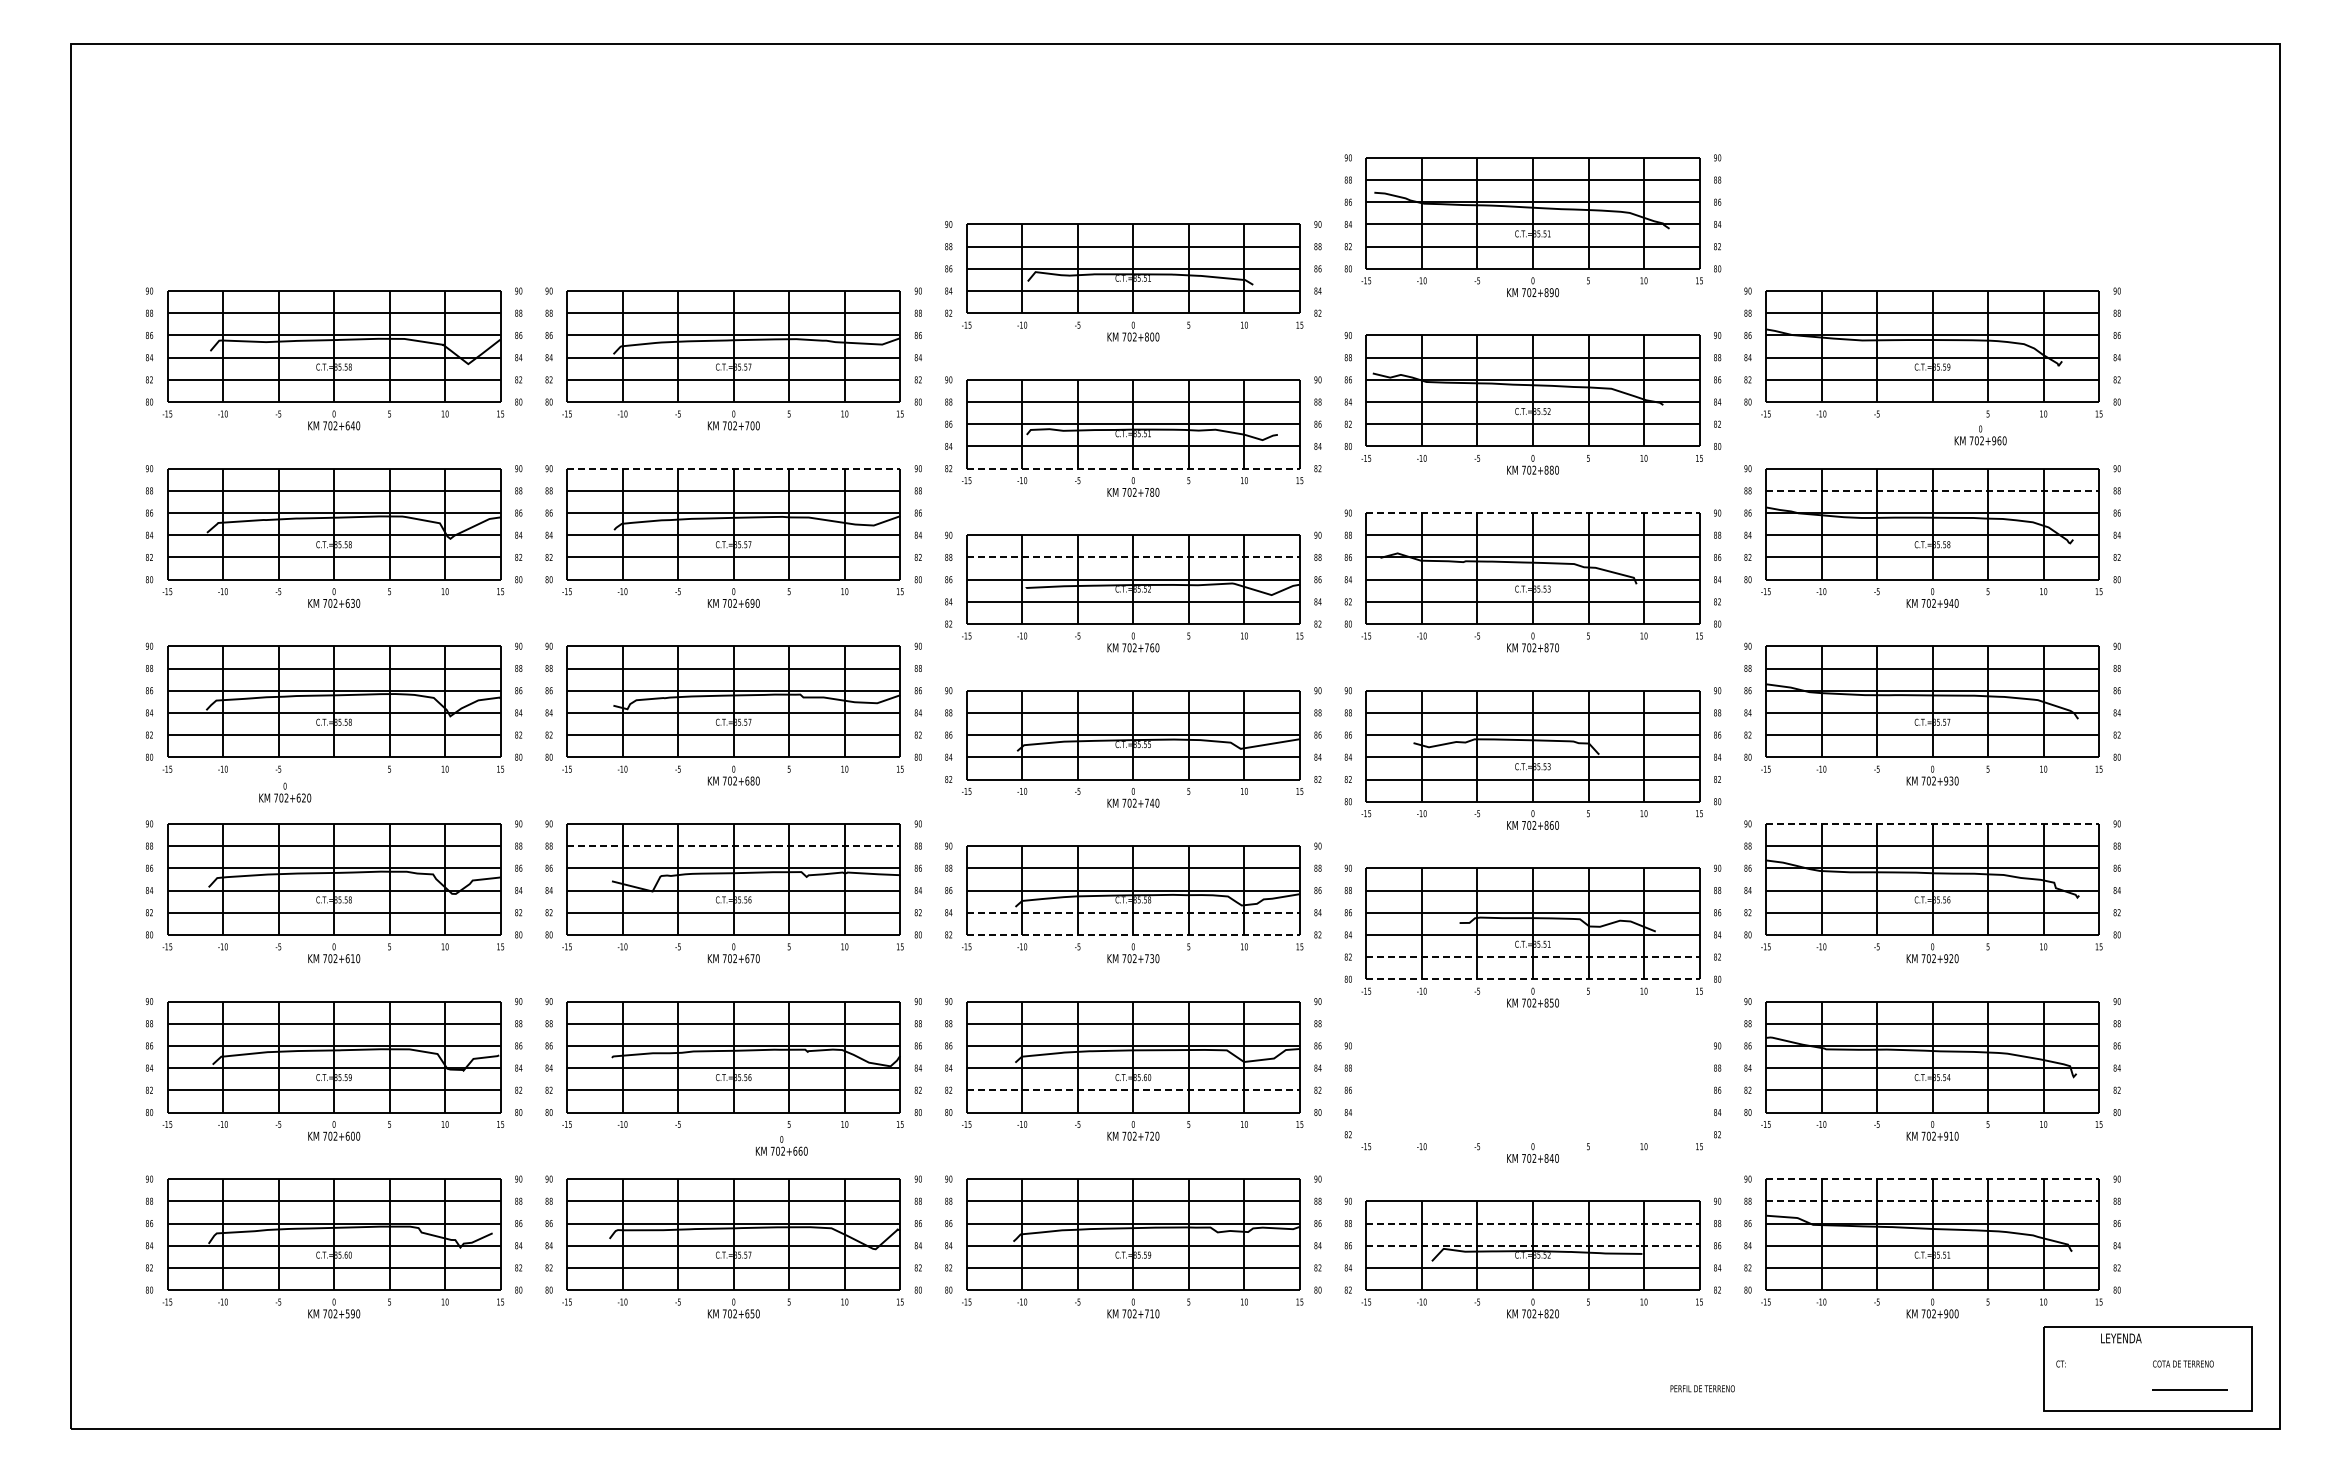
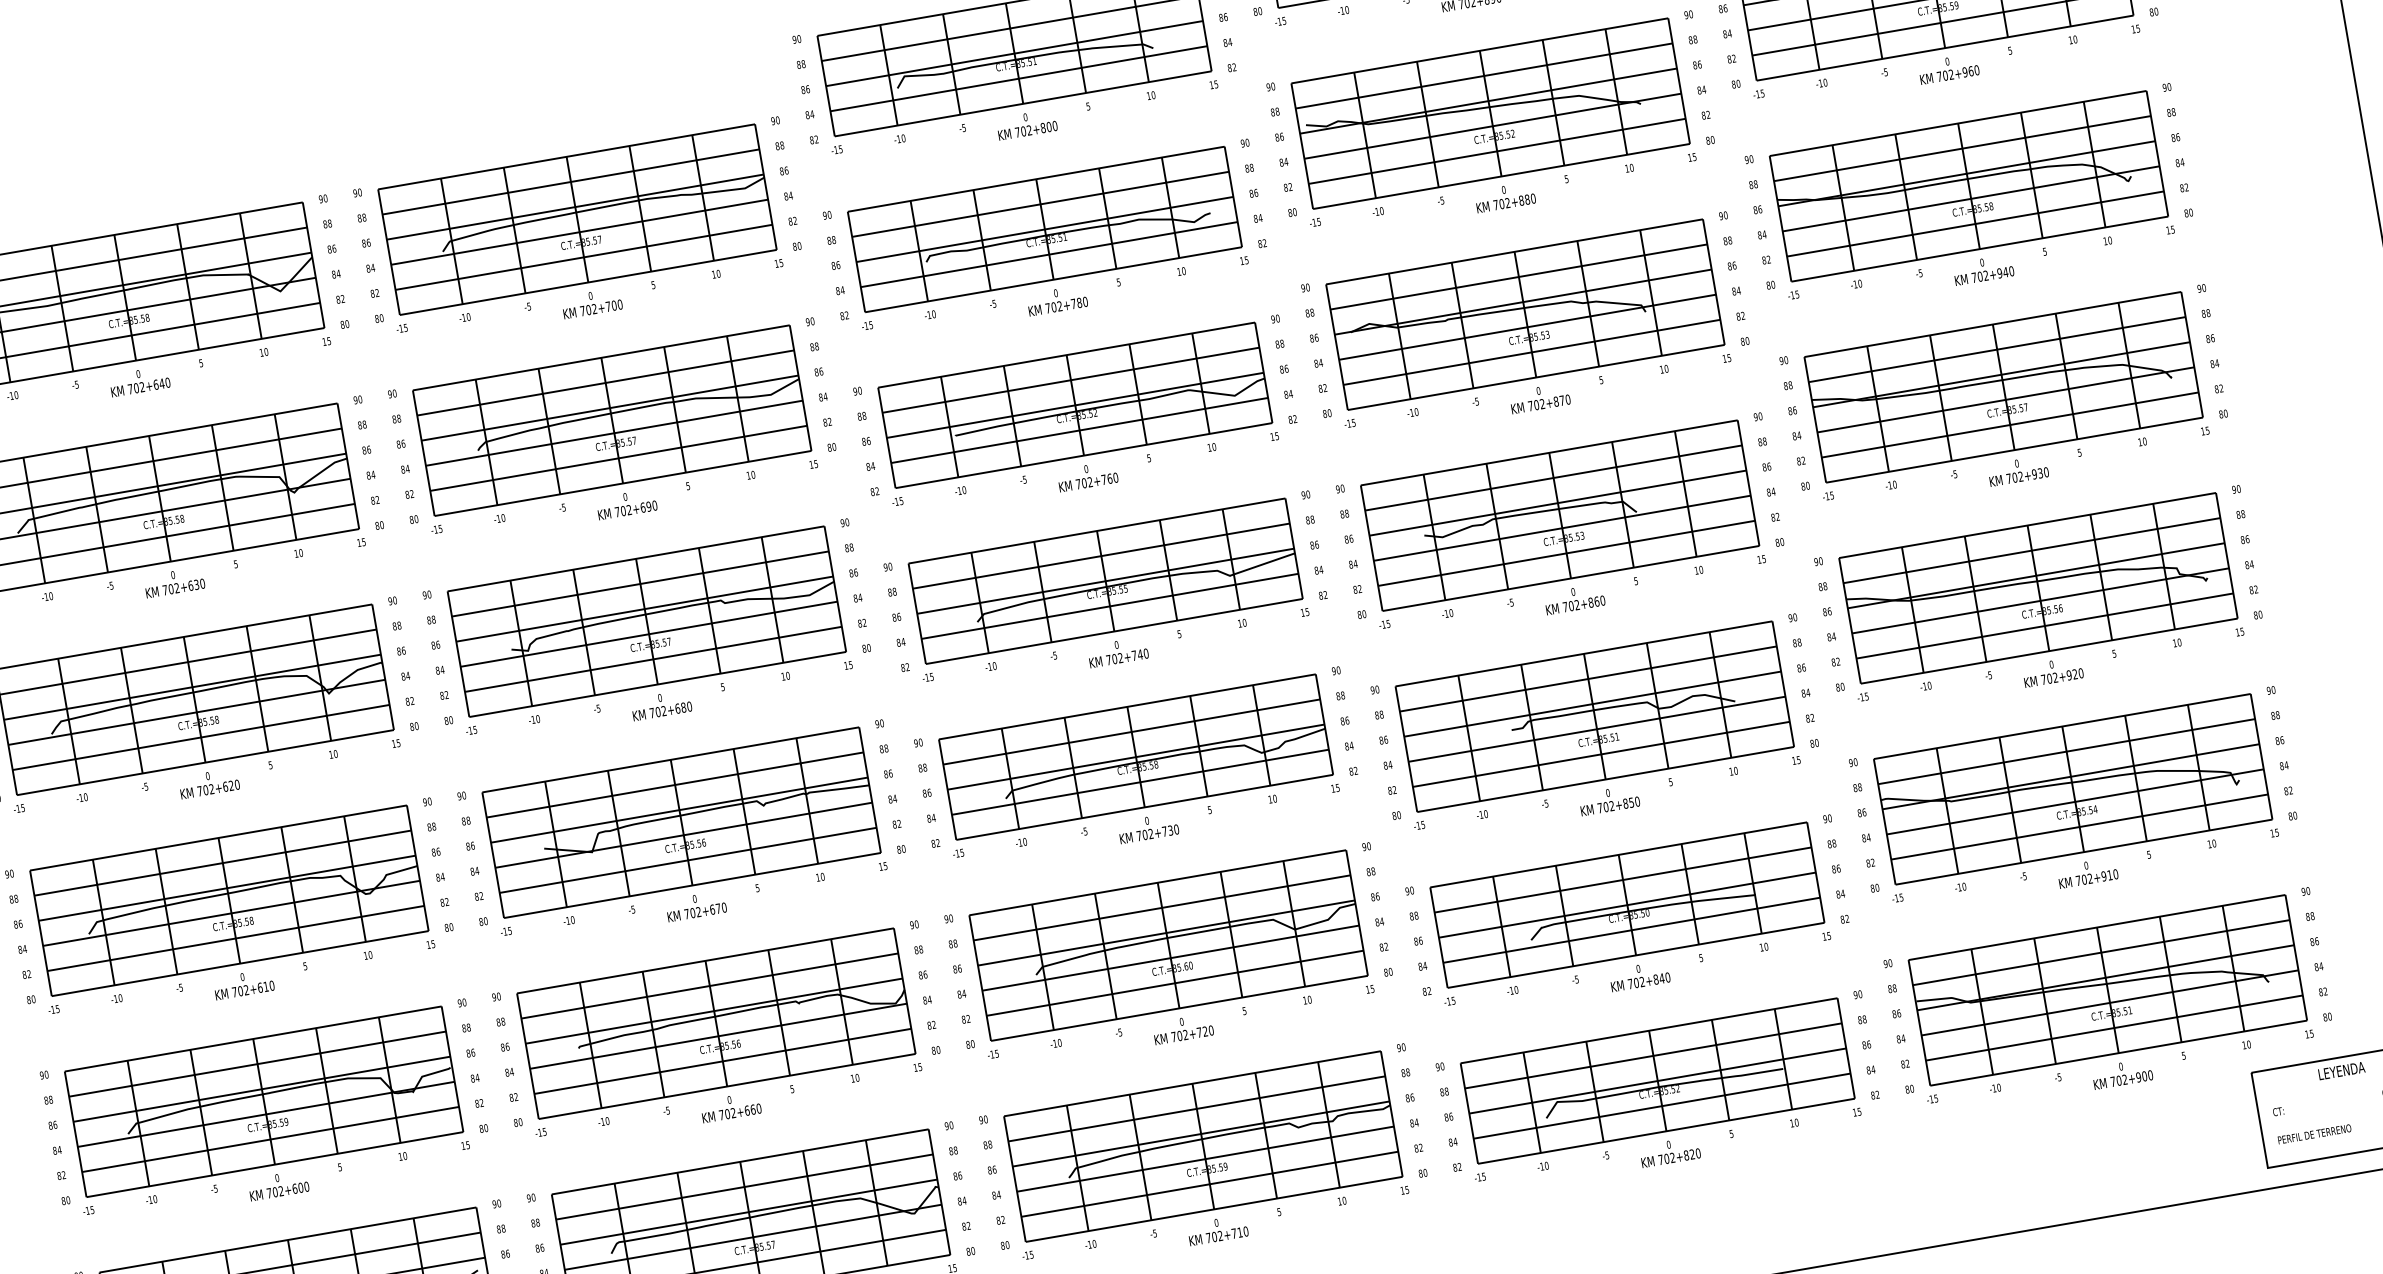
text: (1980, 435) -> (1948, 68), moved
line: (733, 468) -> (601, 357), dashed -> solid
line: (1133, 468) -> (1053, 279), dashed -> solid
line: (1932, 490) -> (1962, 148), dashed -> solid
line: (1532, 513) -> (1514, 252), dashed -> solid
line: (1133, 557) -> (1071, 380), dashed -> solid
text: (285, 792) -> (209, 783), moved
line: (1932, 823) -> (2027, 525), dashed -> solid
line: (733, 846) -> (674, 785), dashed -> solid
line: (1133, 912) -> (1140, 781), dashed -> solid
line: (1133, 934) -> (1144, 806), dashed -> solid
line: (1532, 957) -> (1600, 754), dashed -> solid
line: (1532, 979) -> (1605, 779), dashed -> solid
line: (1133, 1090) -> (1175, 983), dashed -> solid
part: (1532, 1090) -> (1626, 905), added
text: (781, 1145) -> (730, 1106), moved
line: (1932, 1179) -> (2096, 927), dashed -> solid
line: (1932, 1201) -> (2101, 952), dashed -> solid
line: (1532, 1223) -> (1652, 1055), dashed -> solid
line: (1532, 1245) -> (1657, 1080), dashed -> solid
text: (1702, 1388) -> (2314, 1134), moved

